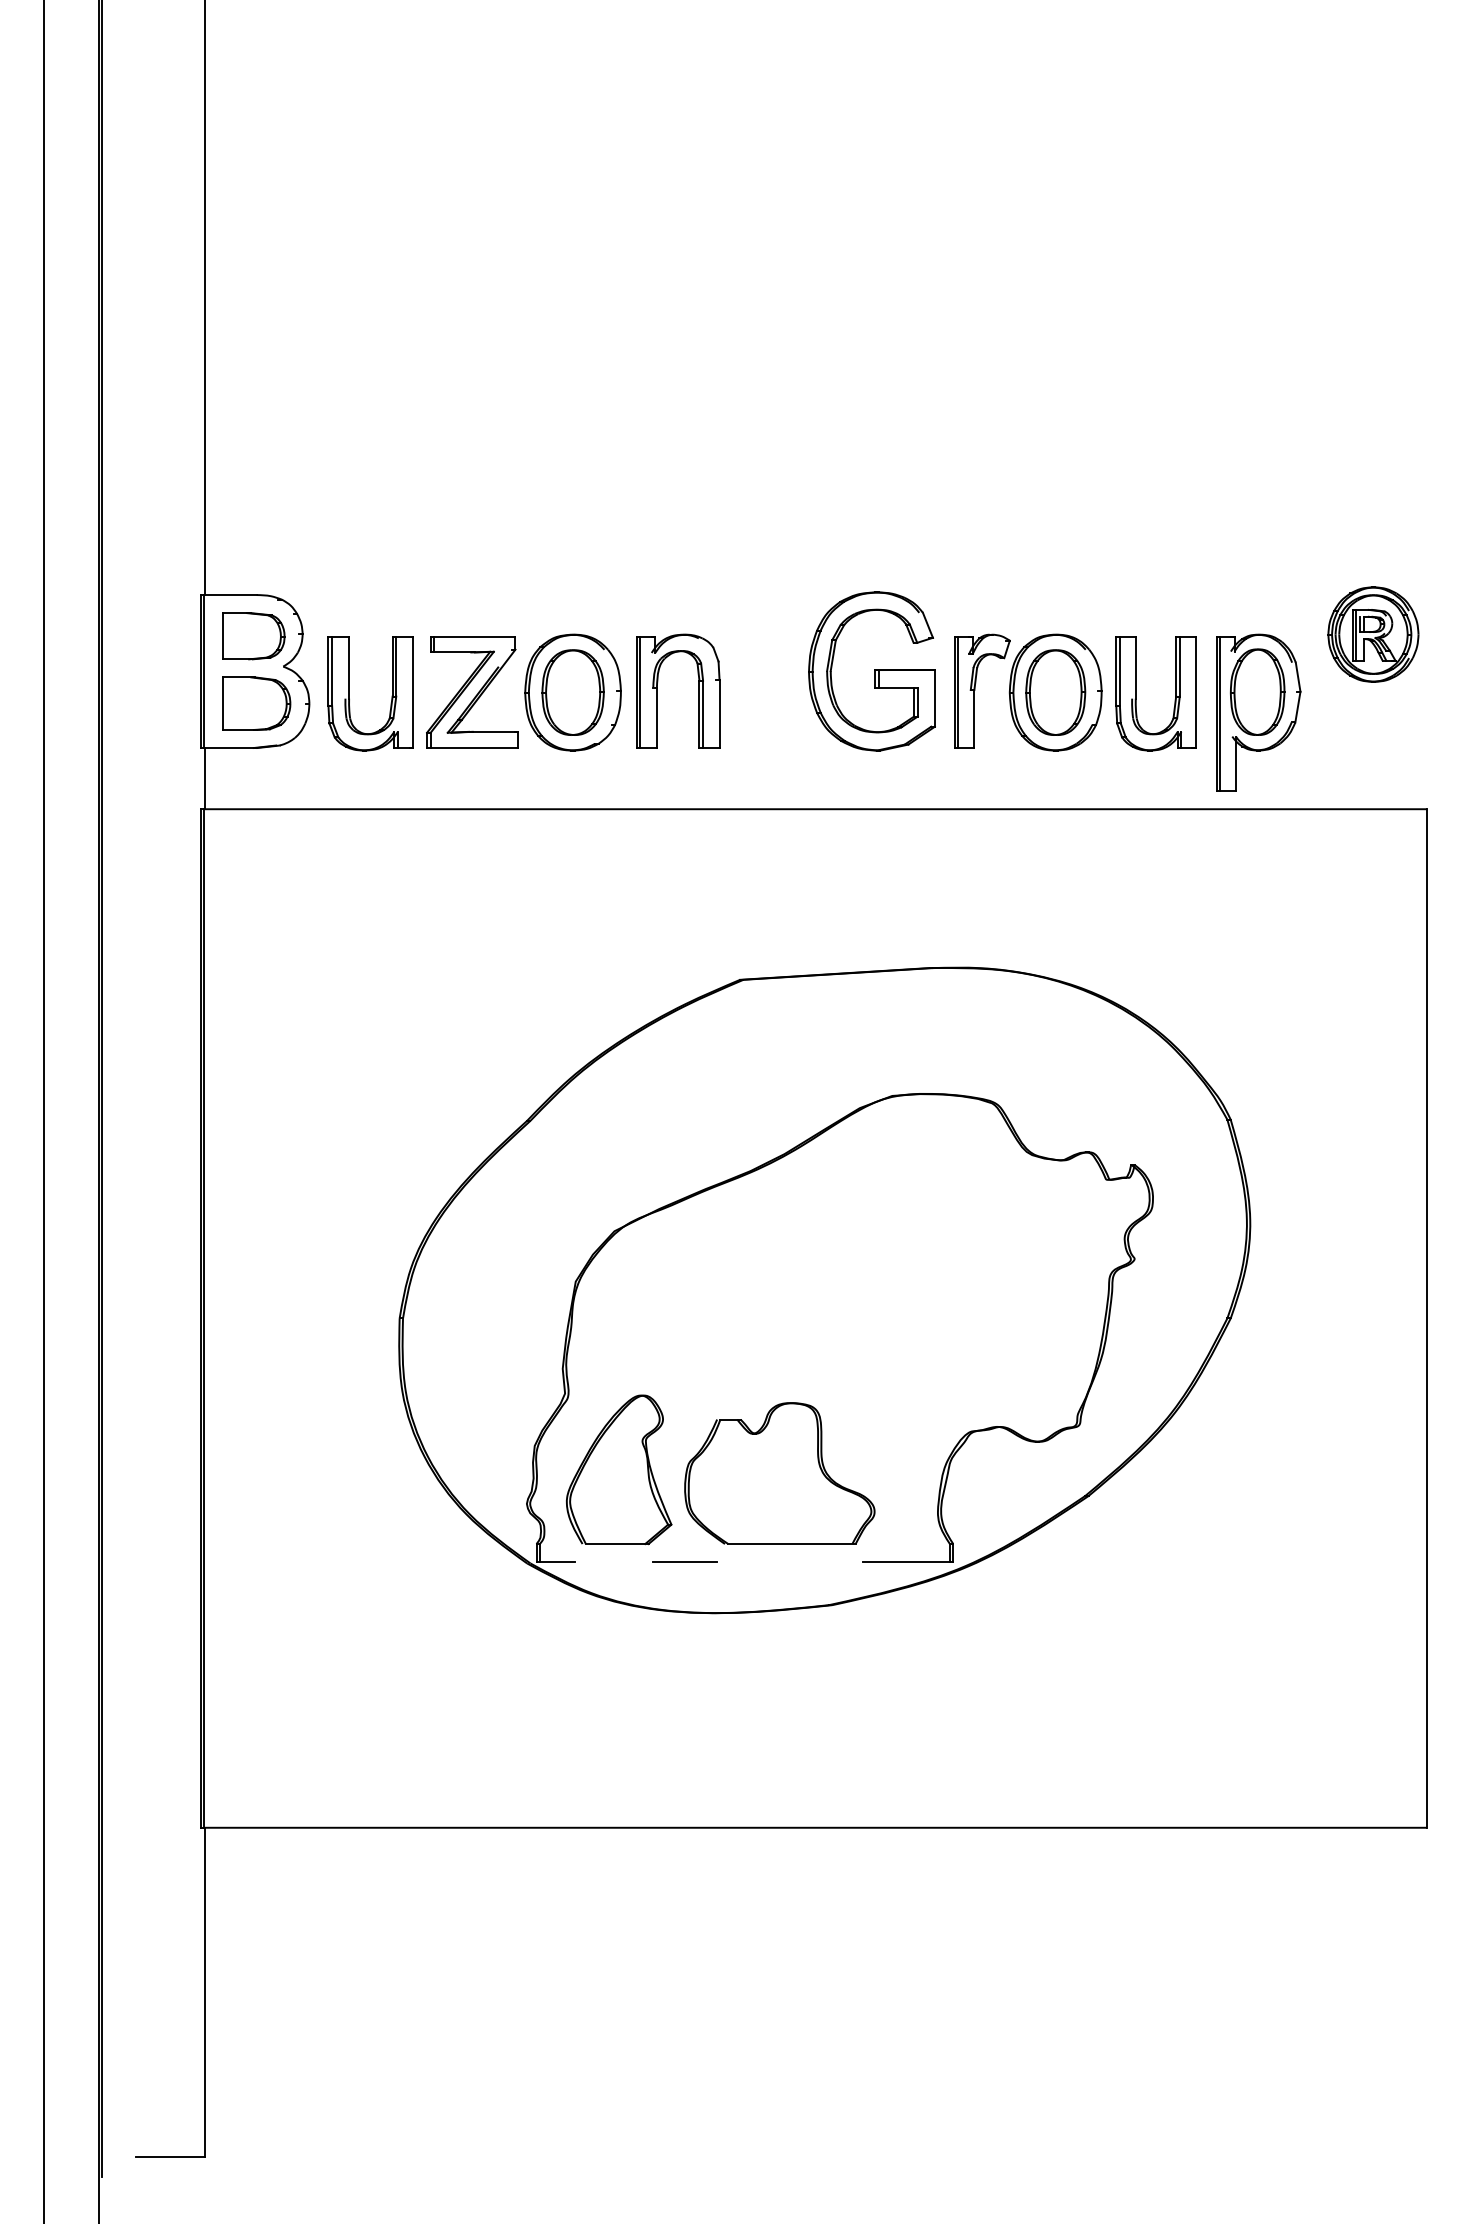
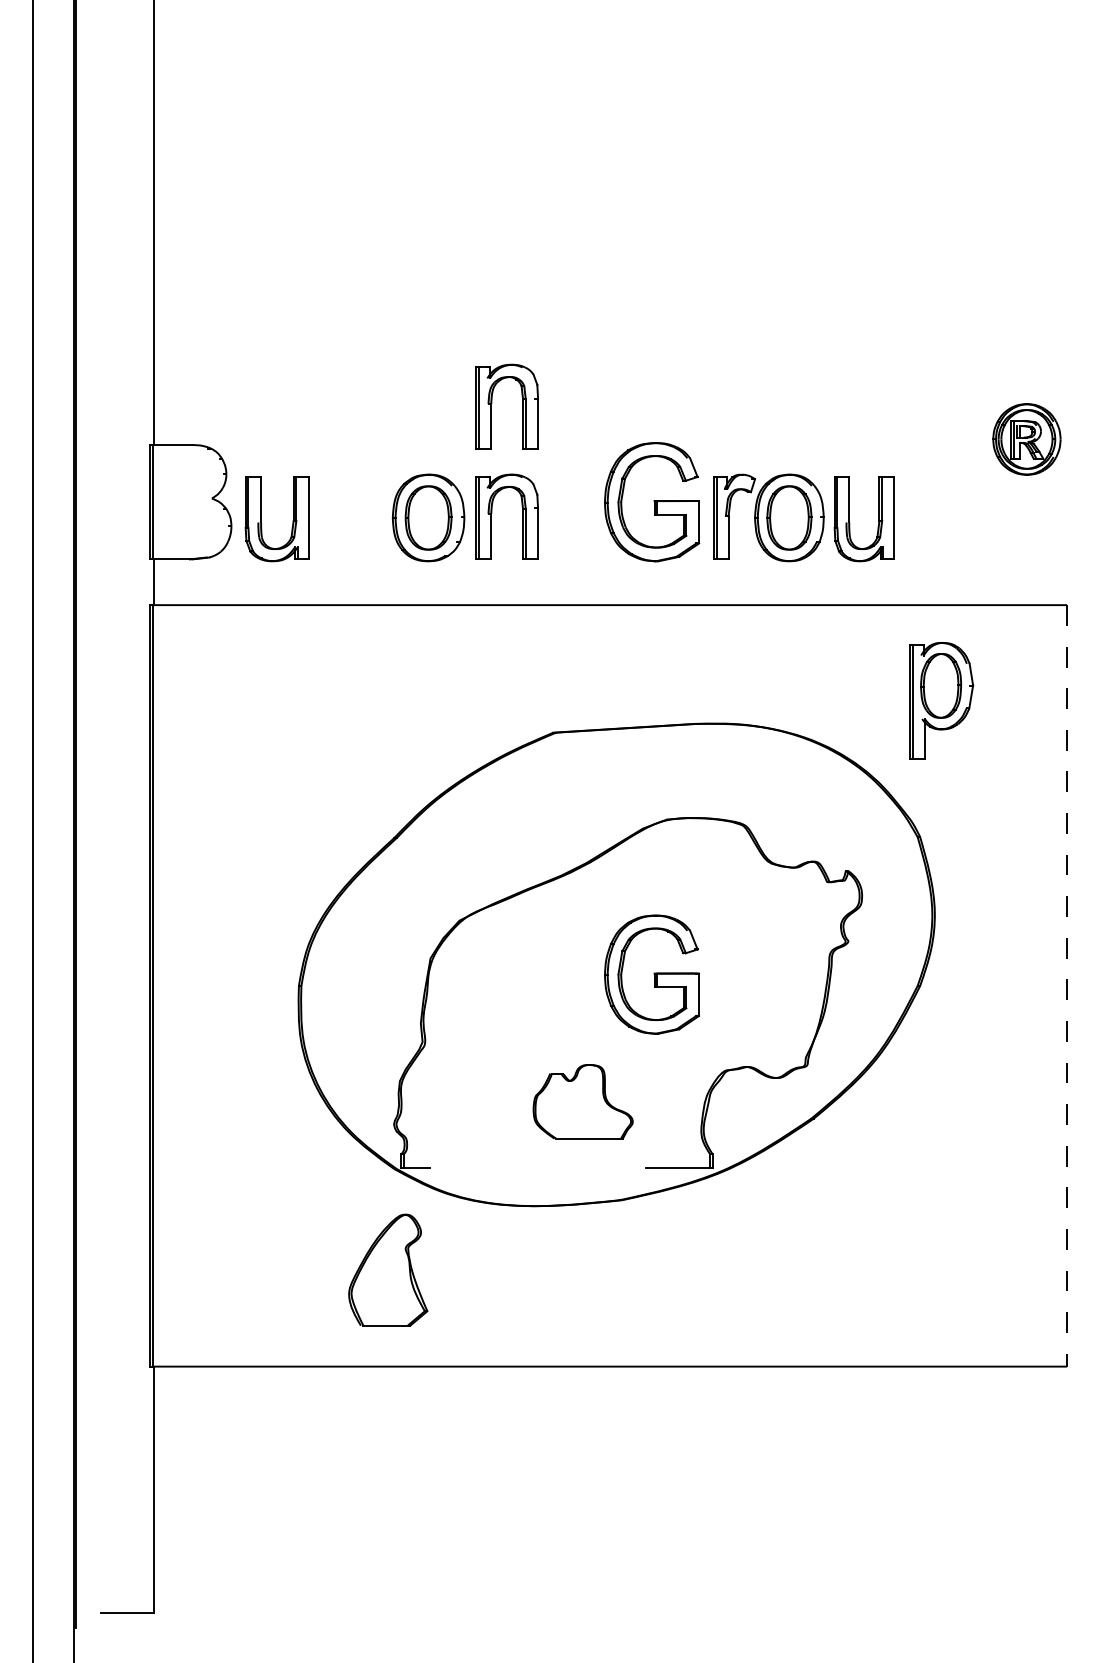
part: (698, 543) -> (522, 406), added
part: (1373, 634) -> (1026, 439), moved
part: (253, 636) -> (189, 476), removed
part: (472, 692) -> (353, 517), removed
part: (256, 703) -> (191, 526), removed
part: (1258, 712) -> (941, 701), moved
part: (871, 1303) -> (651, 974), added
line: (1427, 1319) -> (1067, 986), solid -> dashed
part: (619, 1469) -> (388, 1269), moved
part: (779, 1473) -> (582, 1101), size x0.7
line: (684, 1561) -> (511, 1167), removed

